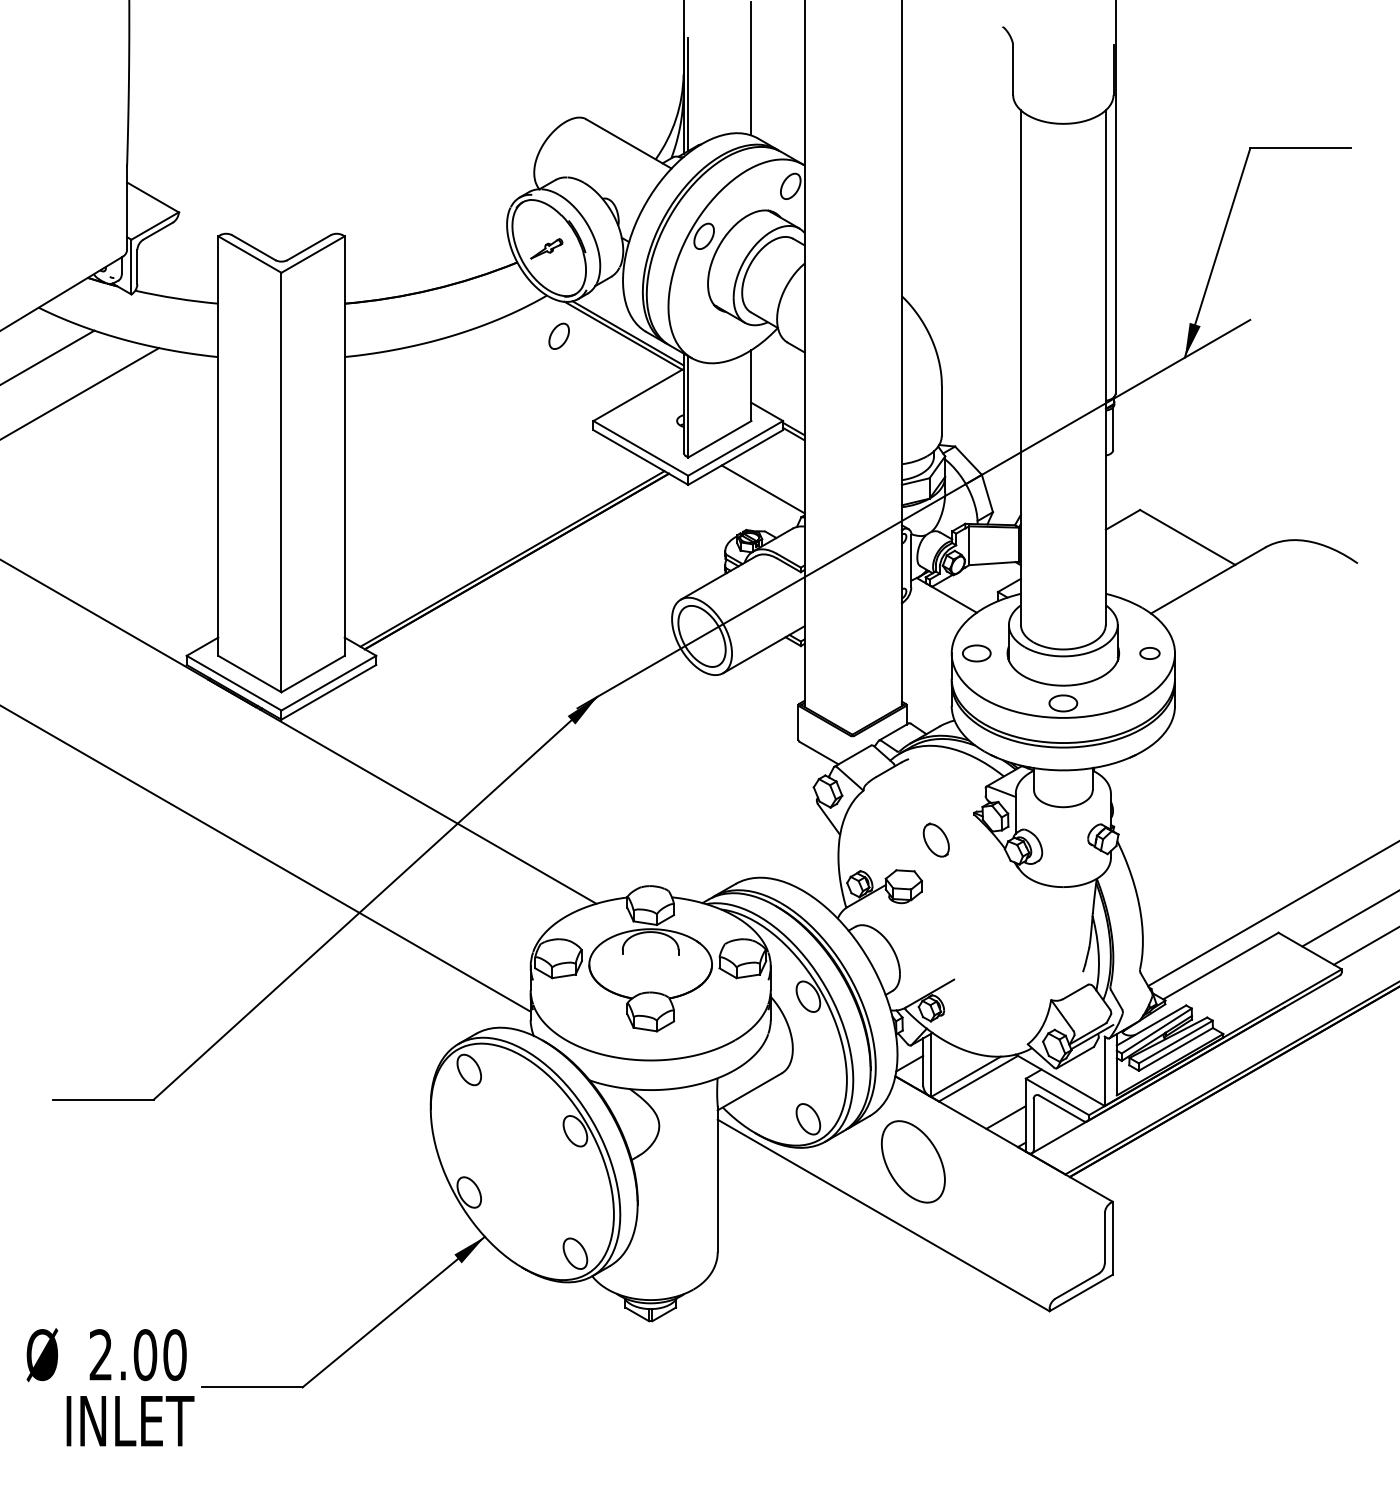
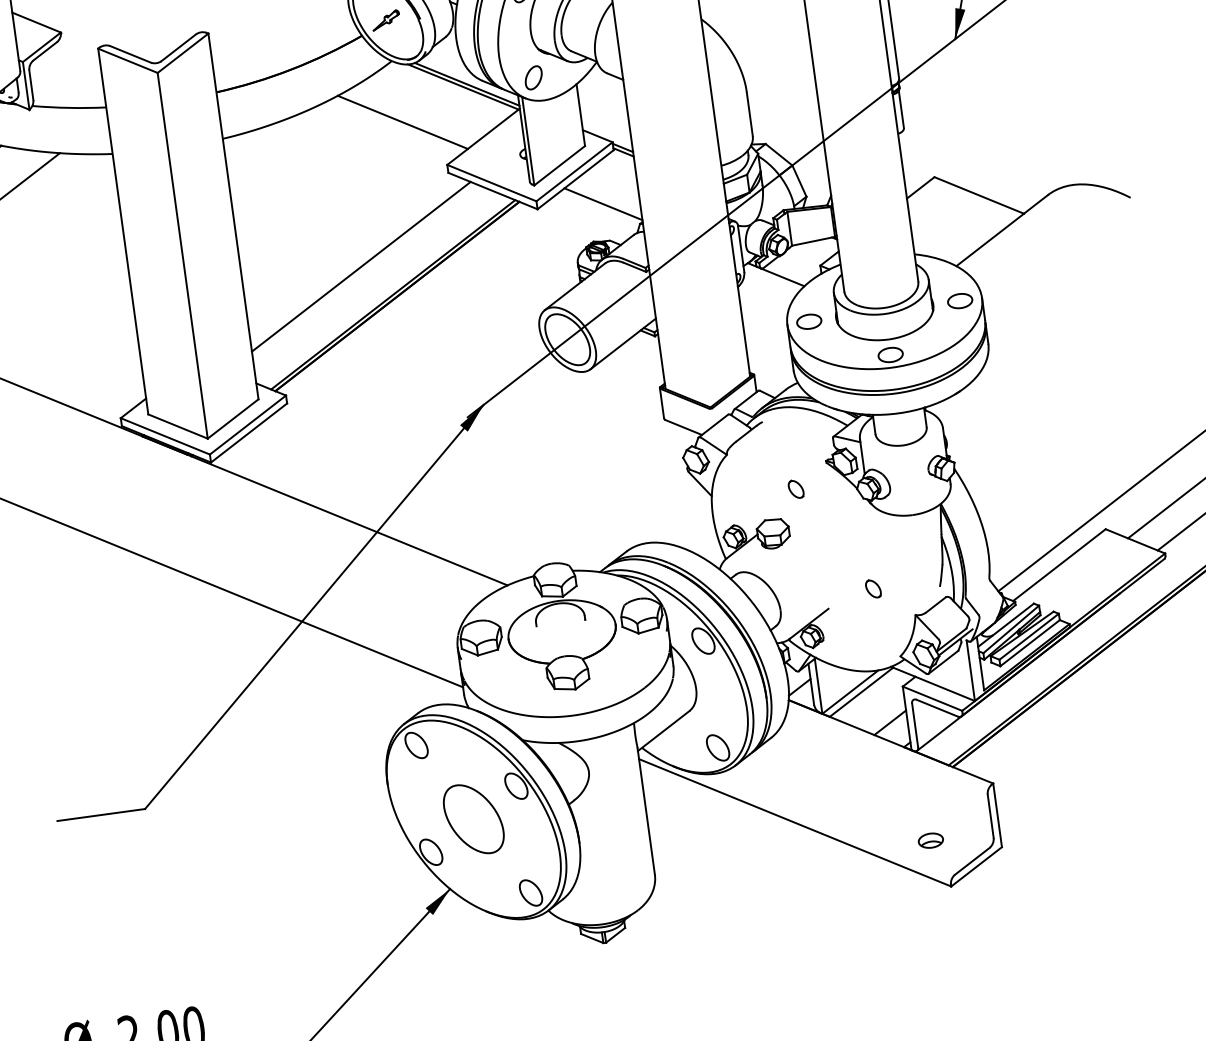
part: (558, 335) -> (533, 77), moved
line: (549, 366) -> (402, 122), added
line: (480, 522) -> (360, 266), added
part: (1149, 653) -> (959, 301), size x1.43
part: (935, 839) -> (795, 488), size x0.62
part: (1007, 963) -> (873, 588), added
part: (912, 1161) -> (473, 819), moved
part: (1033, 1256) -> (930, 840), added

